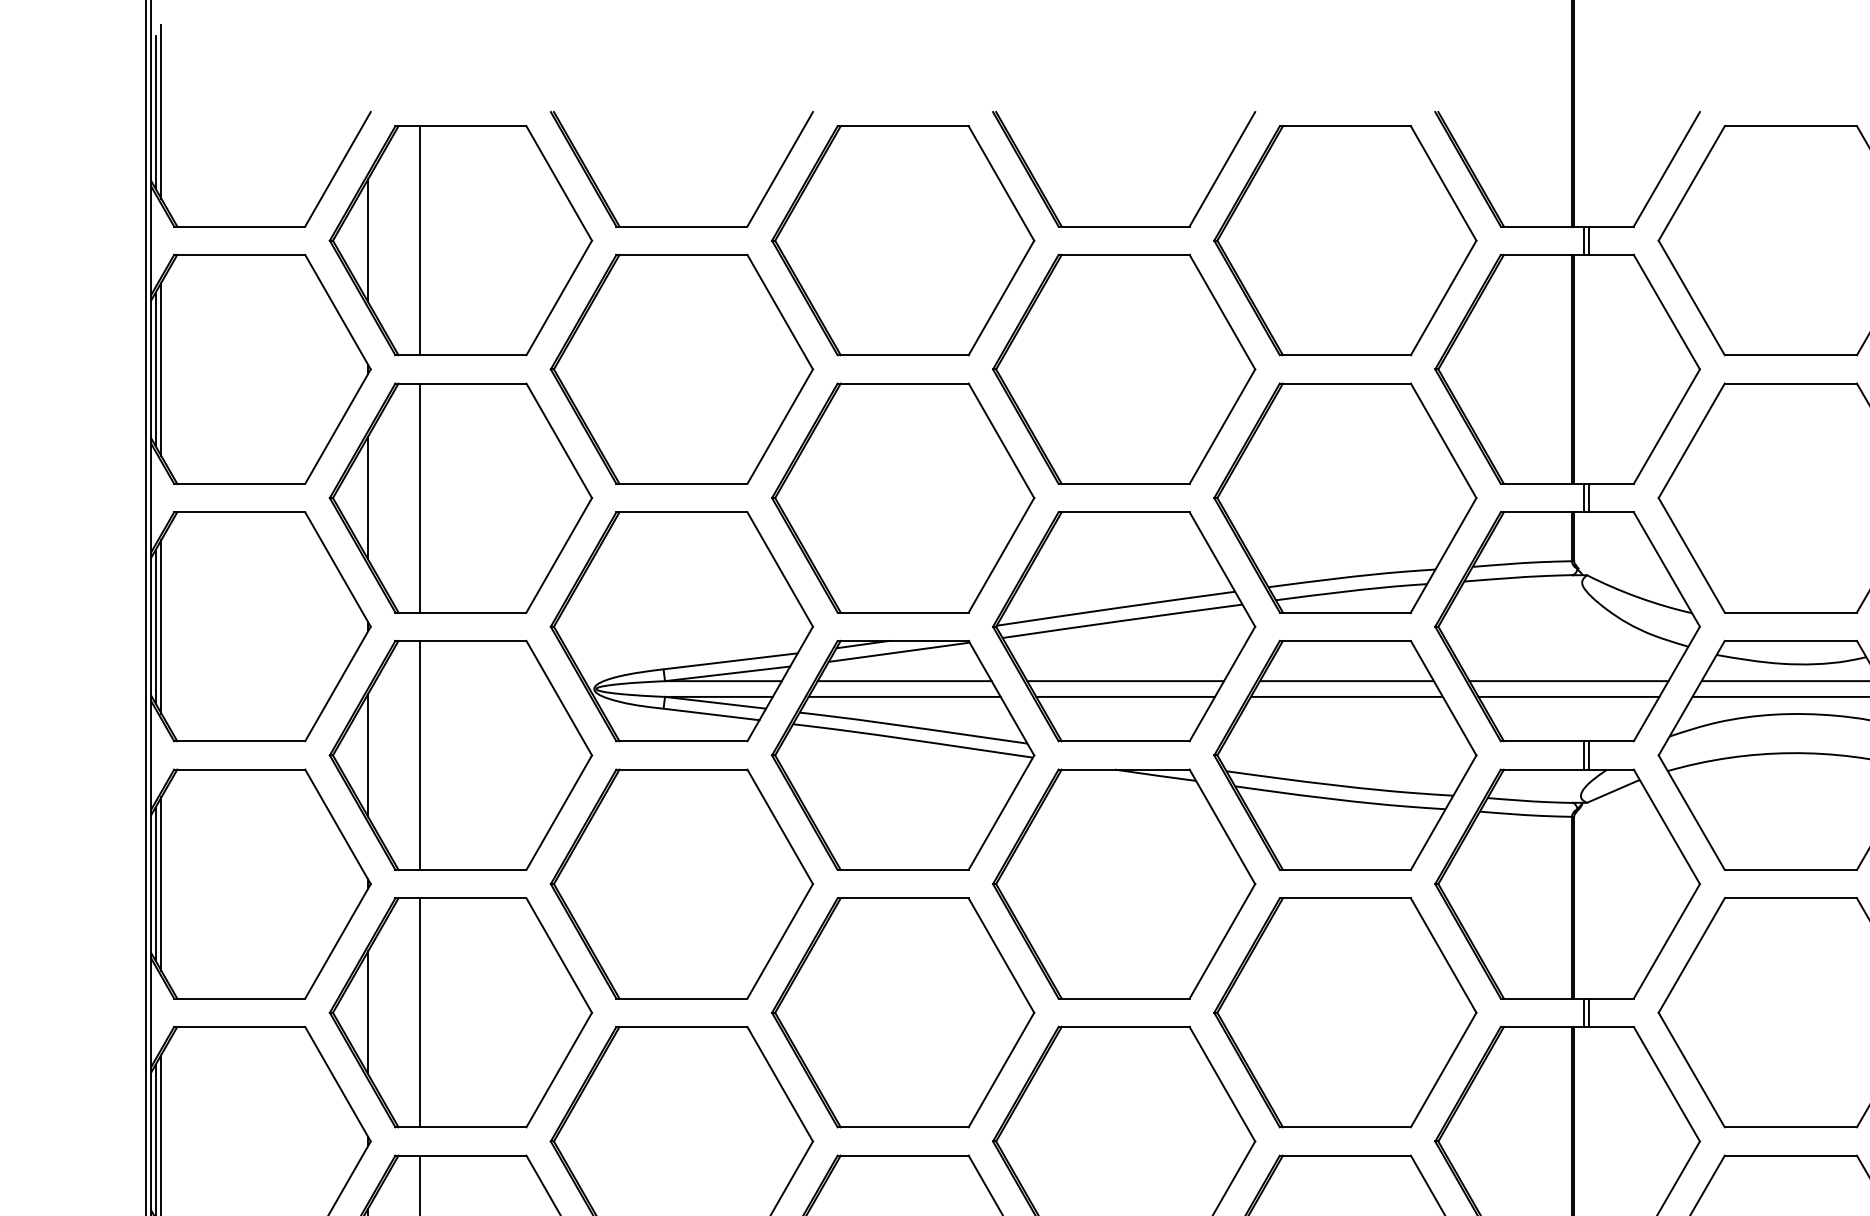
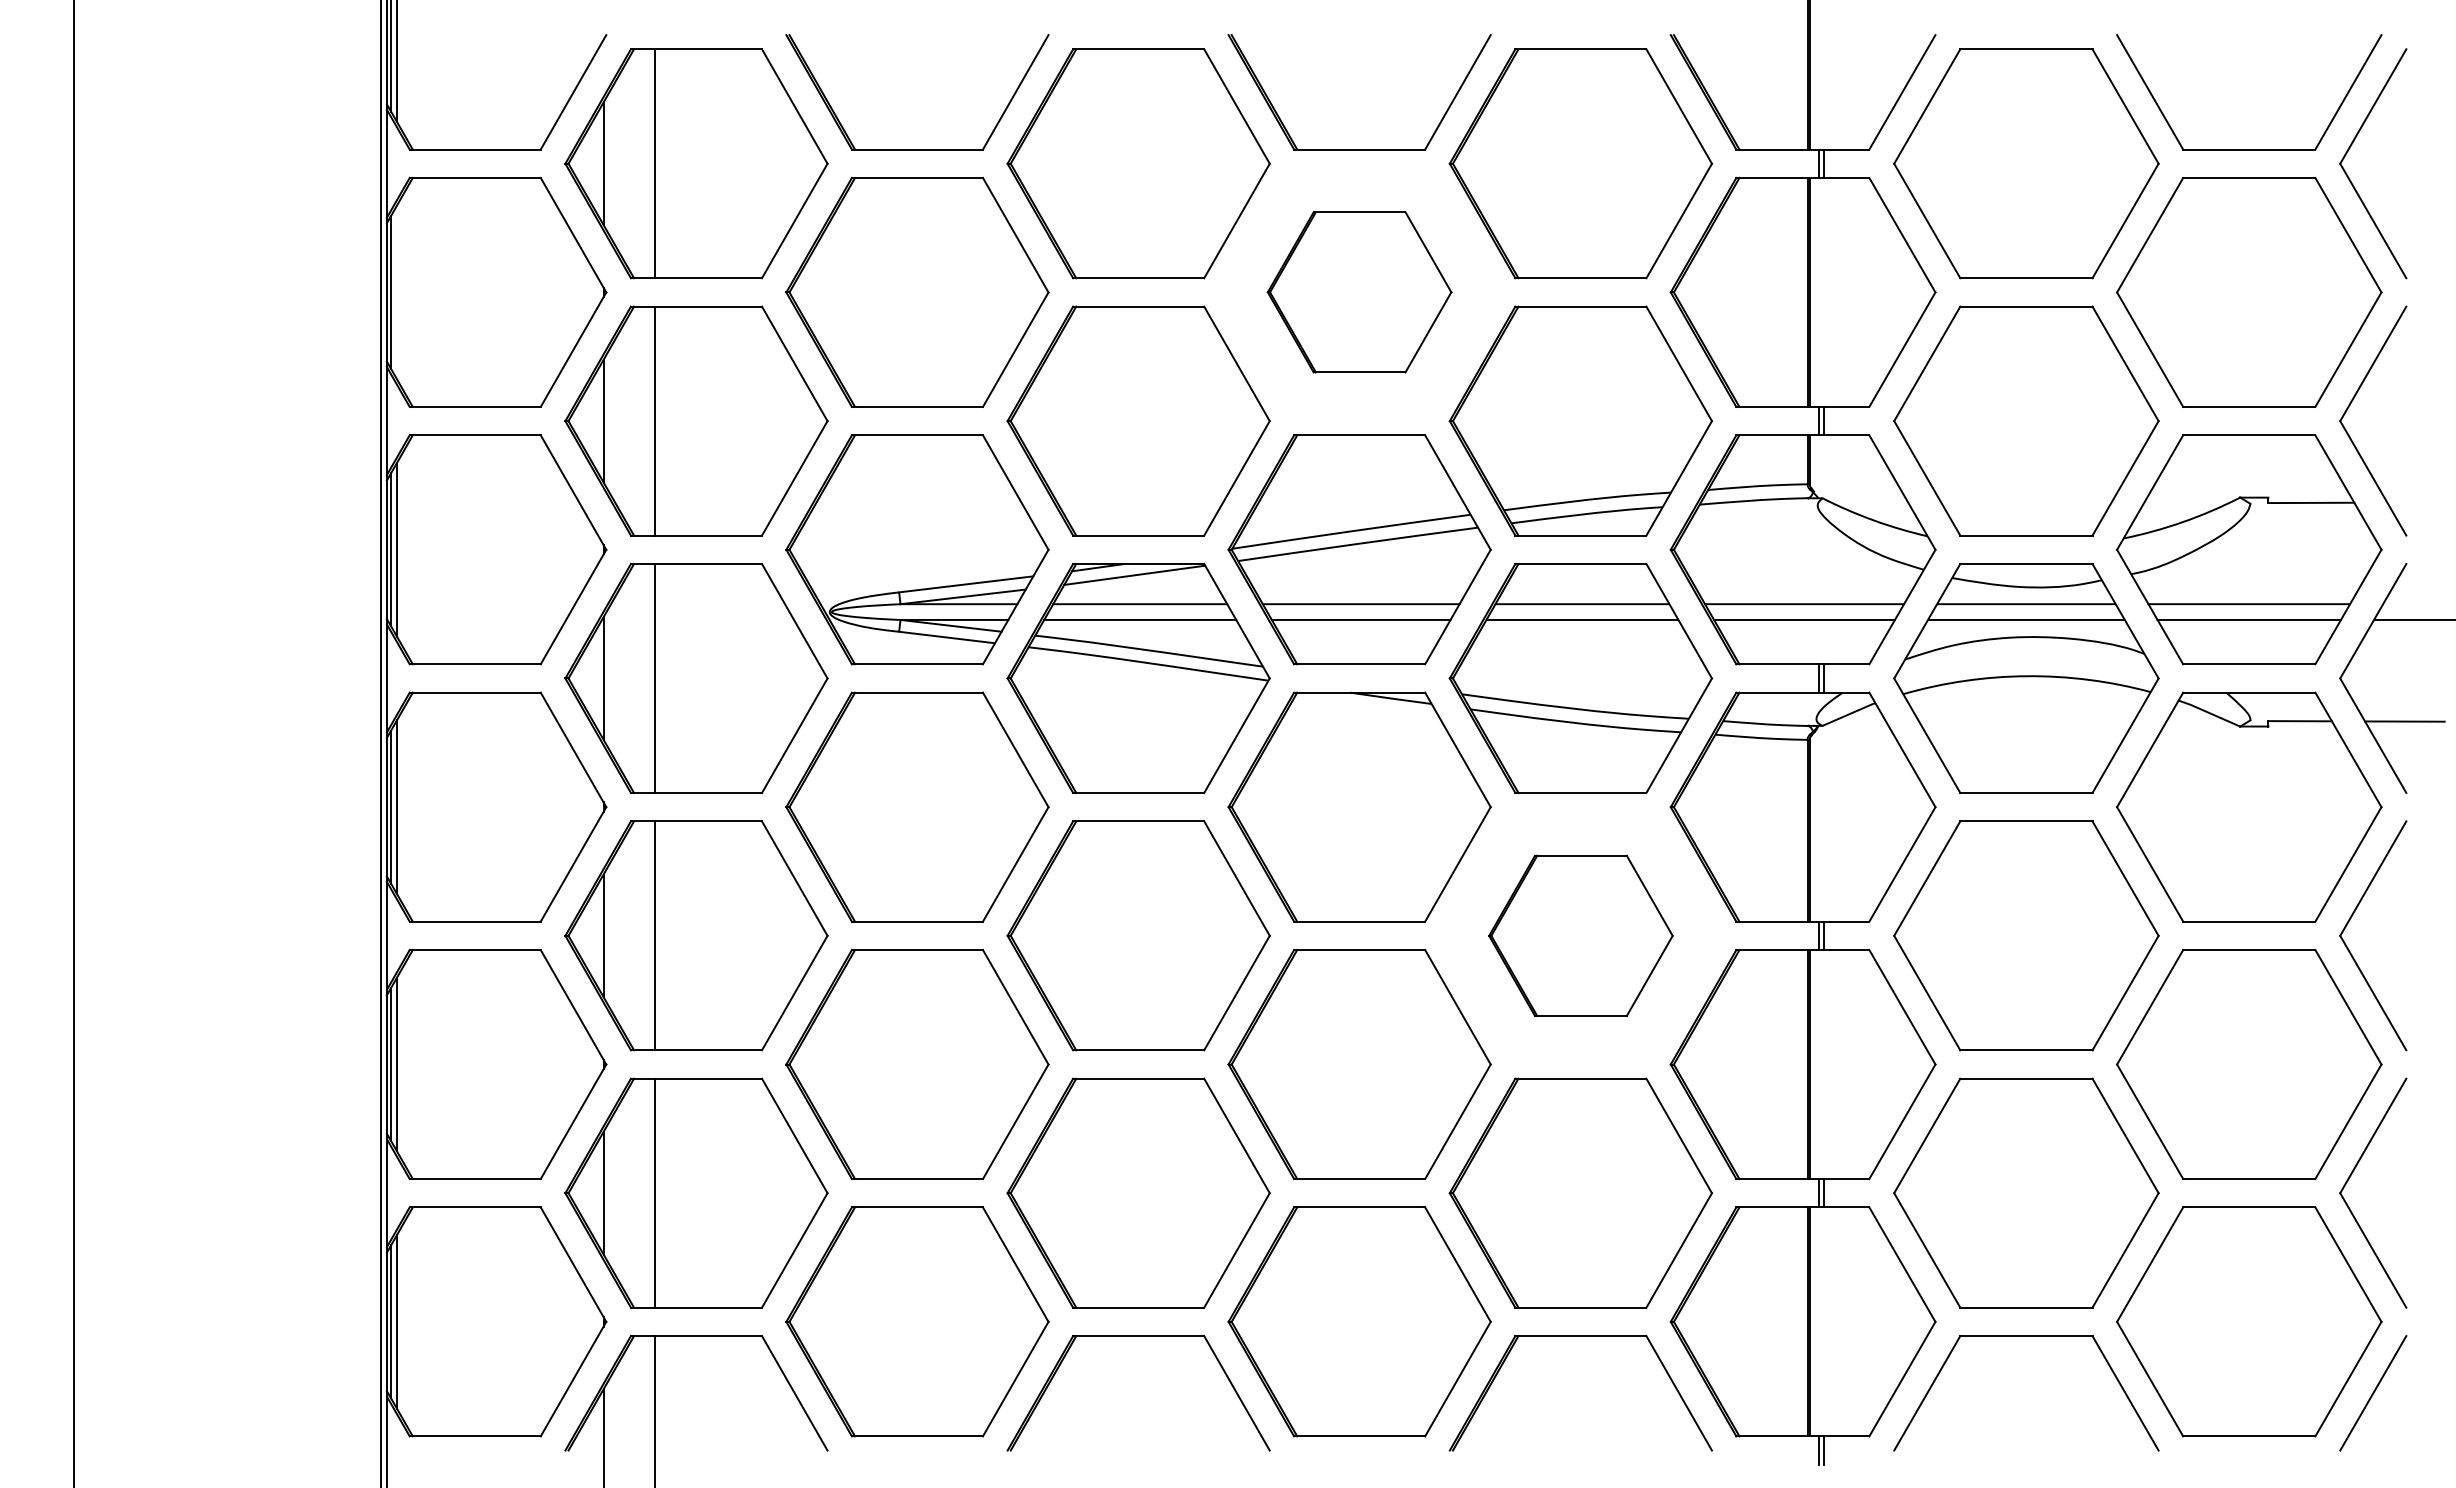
part: (1123, 368) -> (1359, 291), size x0.7
line: (160, 369) -> (396, 292), removed
part: (1344, 1012) -> (1580, 935), size x0.7

